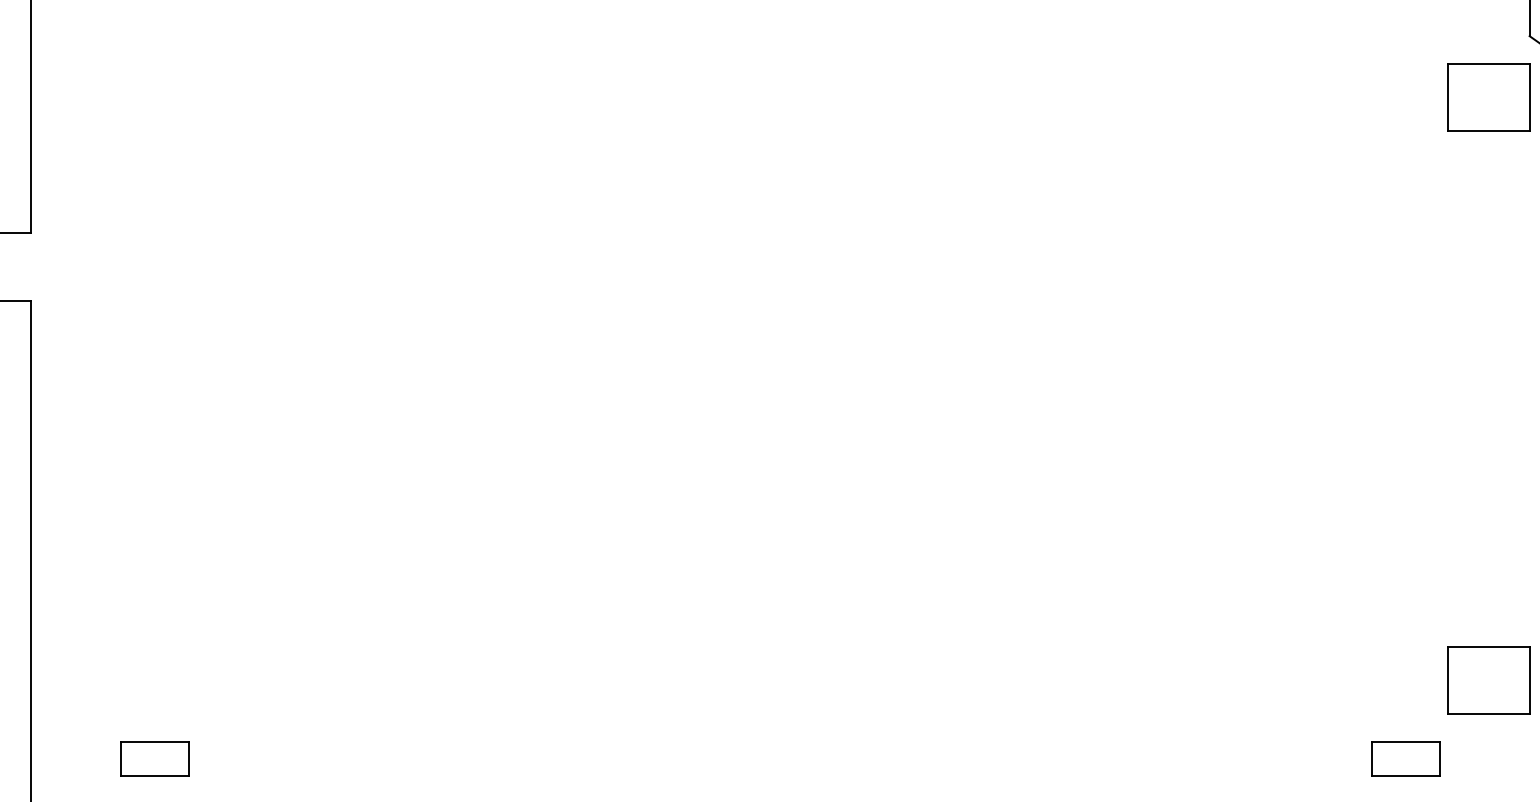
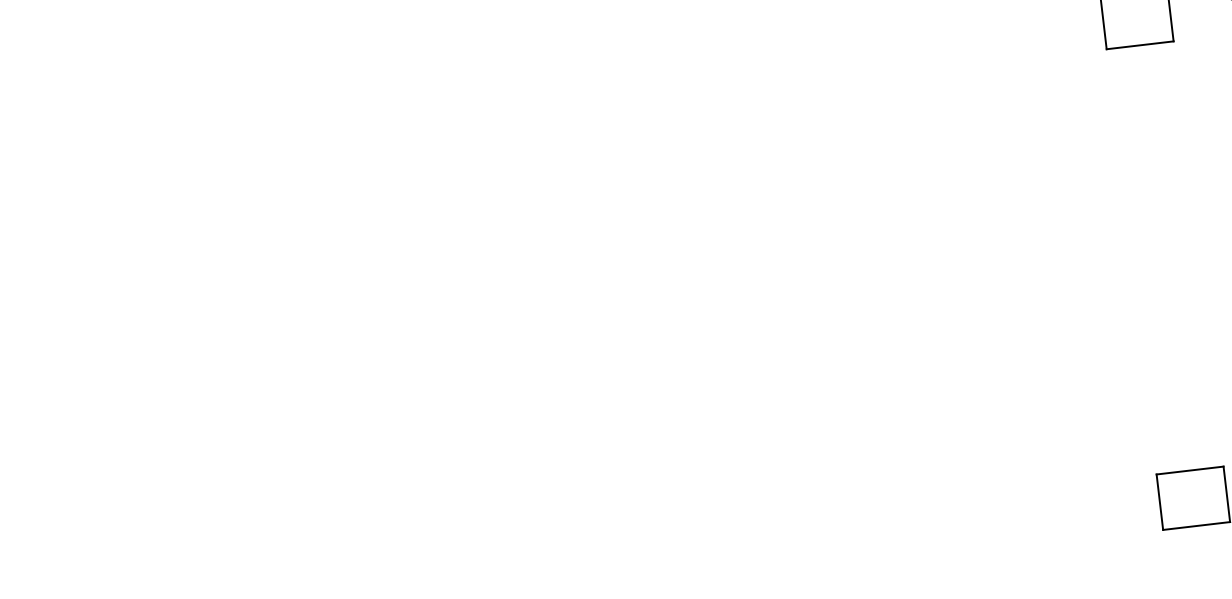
part: (1405, 758) -> (1132, 570), removed

